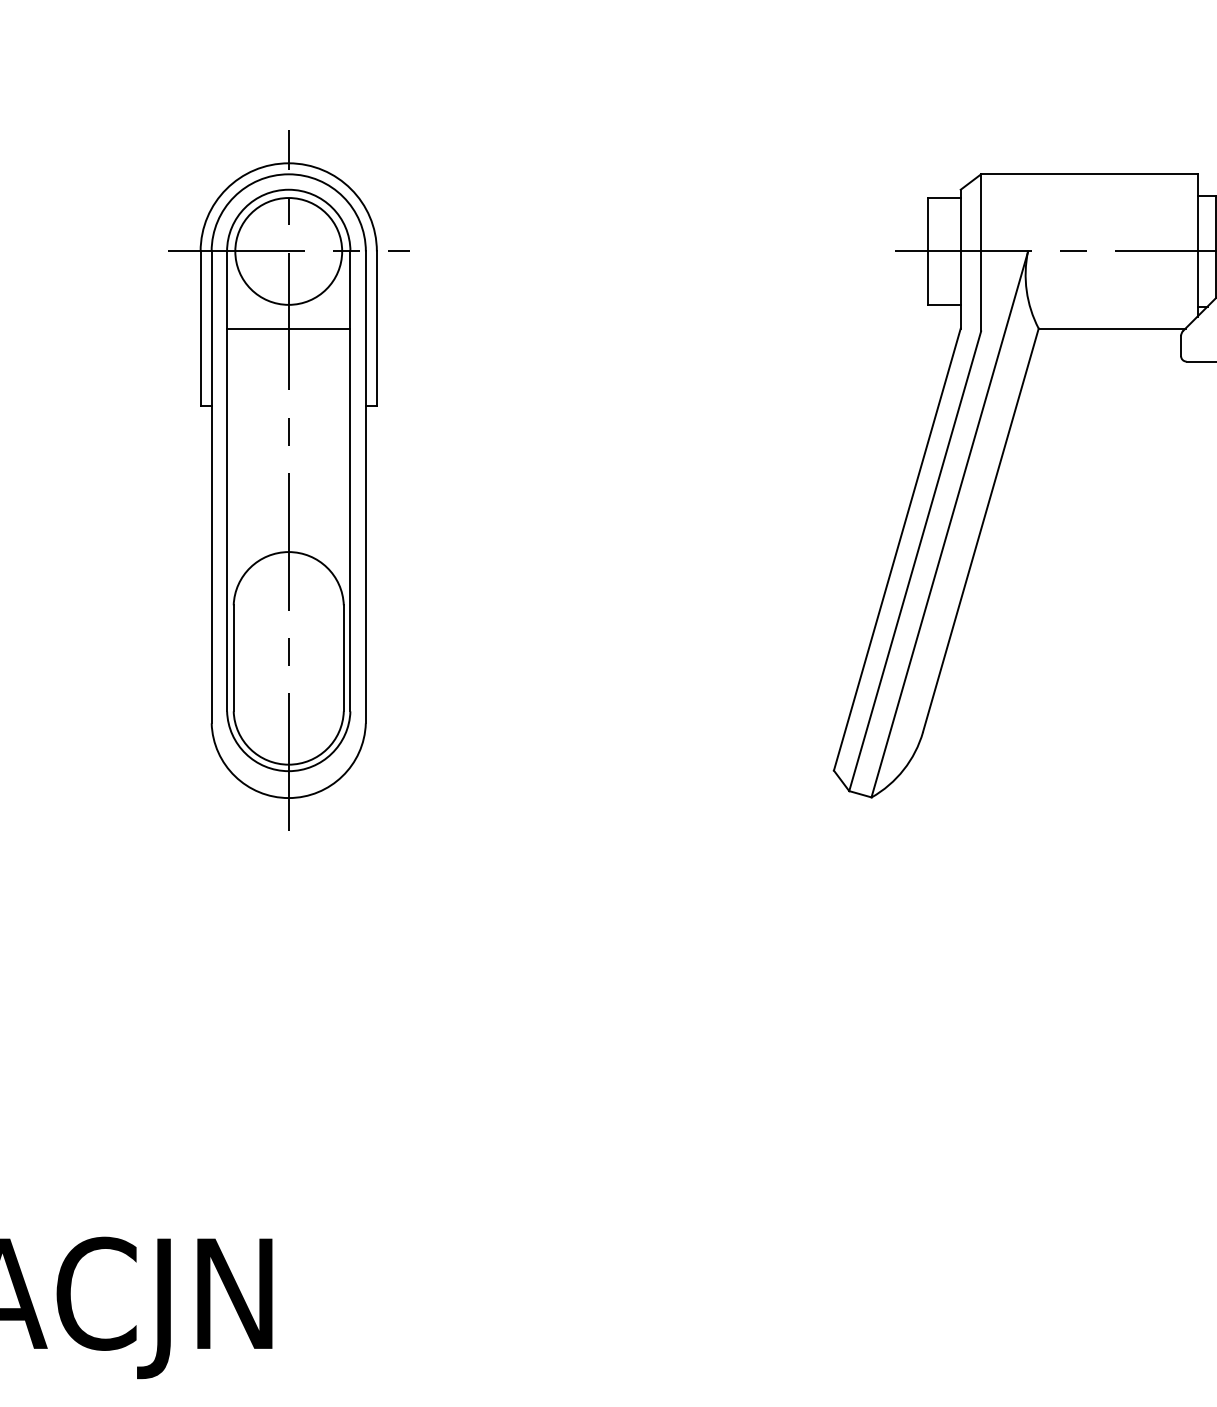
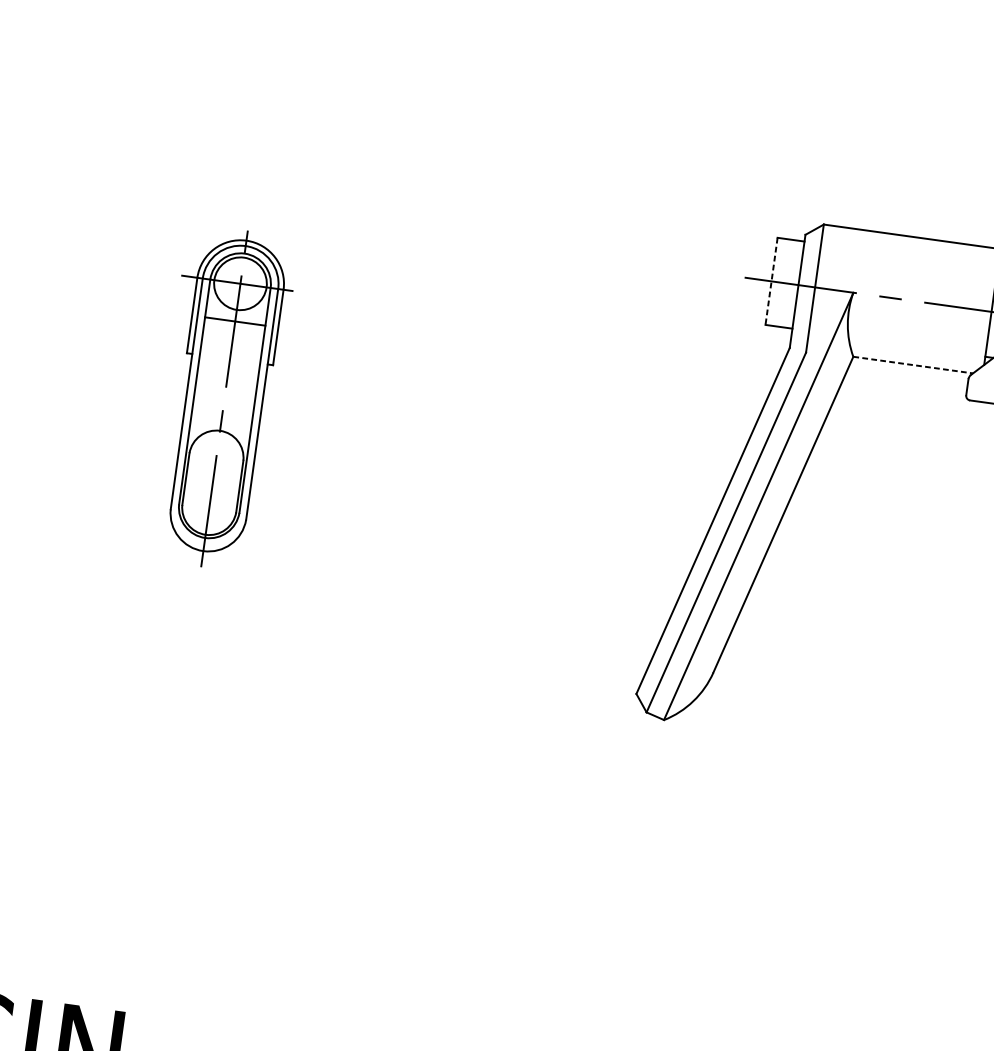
line: (927, 251) -> (771, 281), solid -> dashed
line: (1112, 328) -> (913, 365), solid -> dashed
part: (288, 480) -> (224, 395), size x0.6

